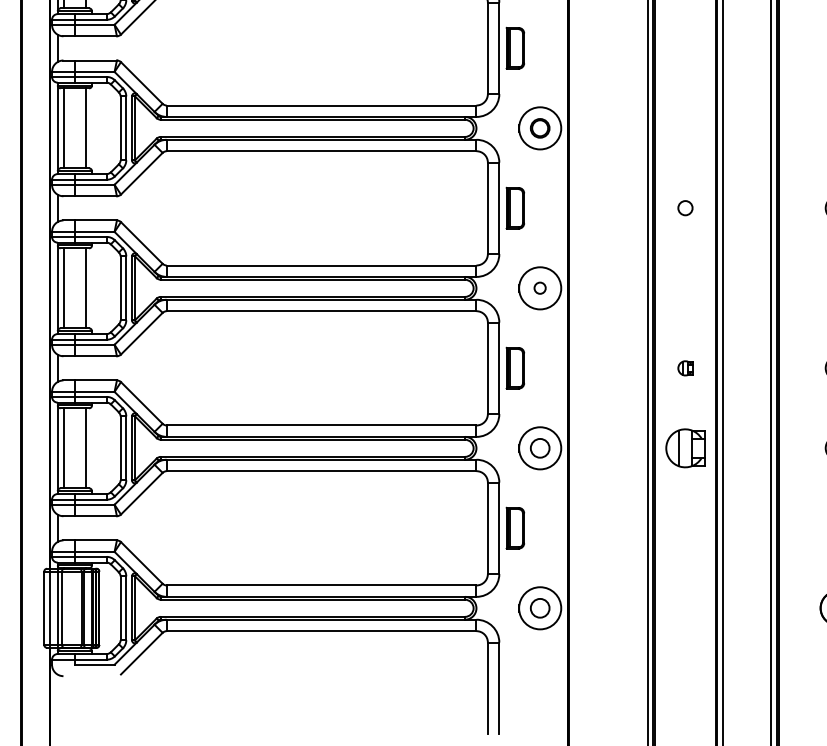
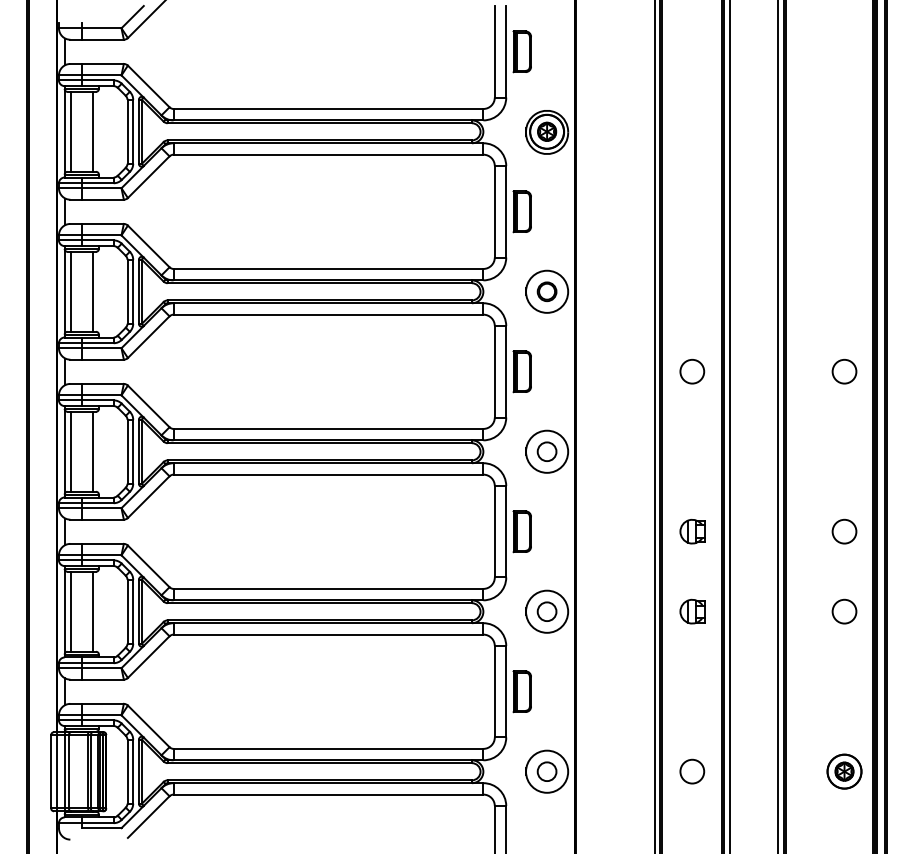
circle: (685, 208) -> (692, 371), size x1.67
circle: (539, 288) -> (546, 451), size x1.67
part: (685, 368) -> (692, 531), size x1.67
part: (685, 448) -> (692, 611), size x0.62
circle: (685, 608) -> (692, 771), added

